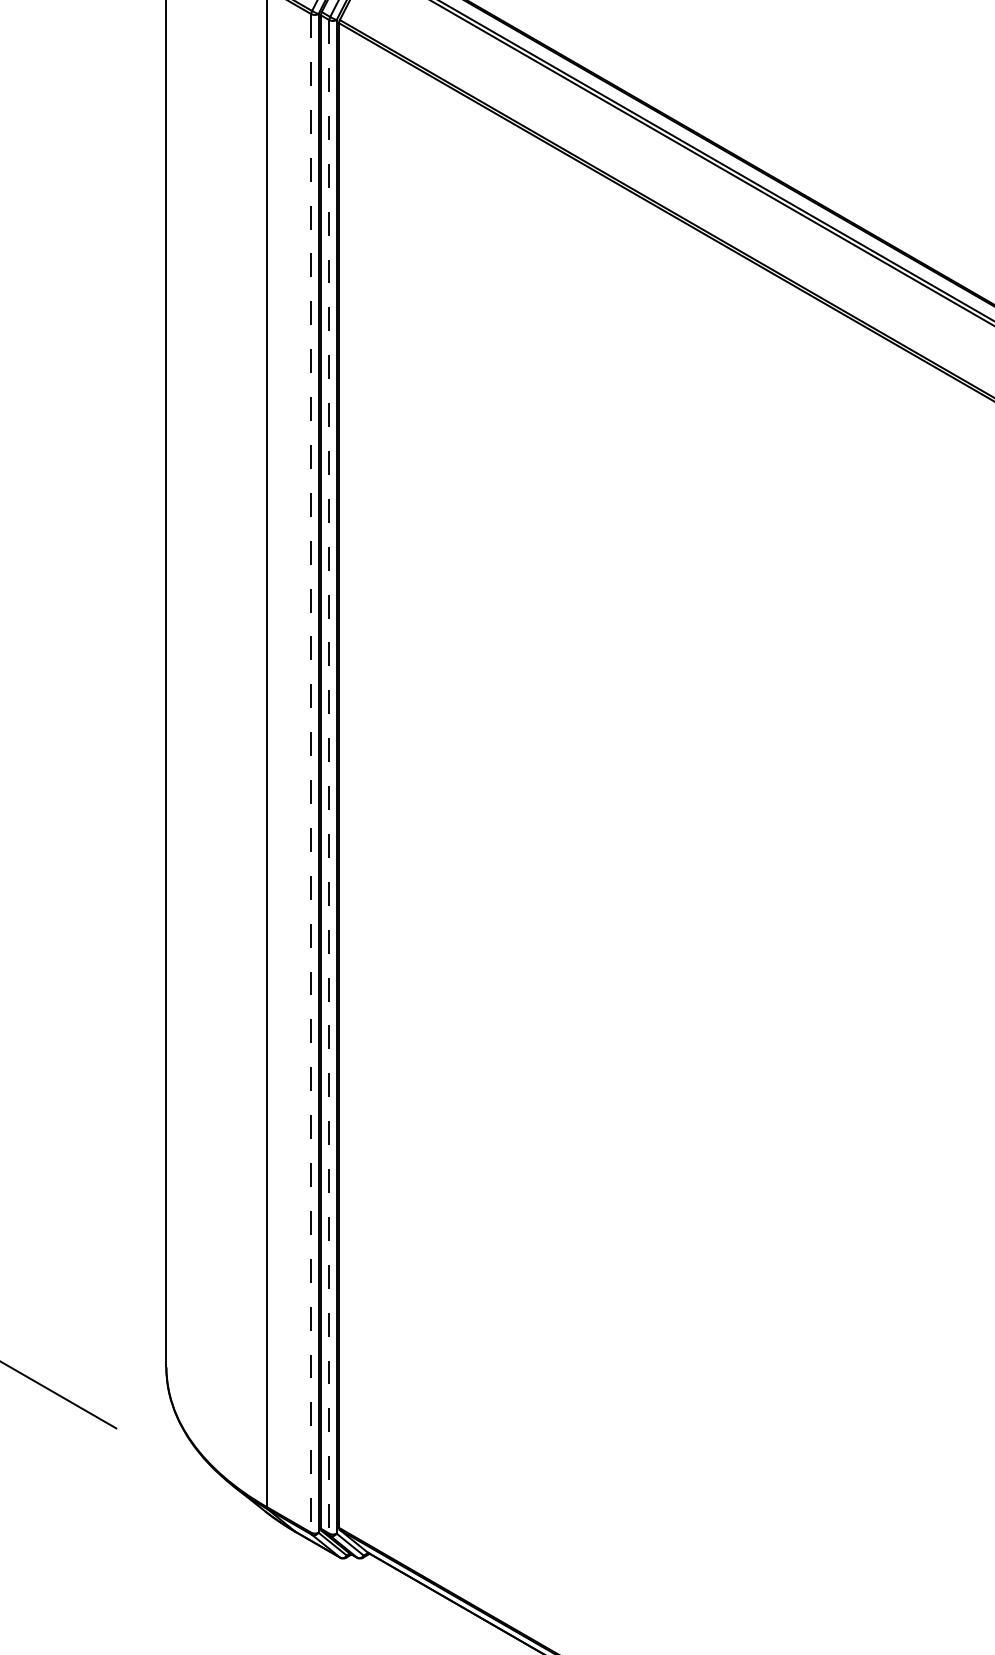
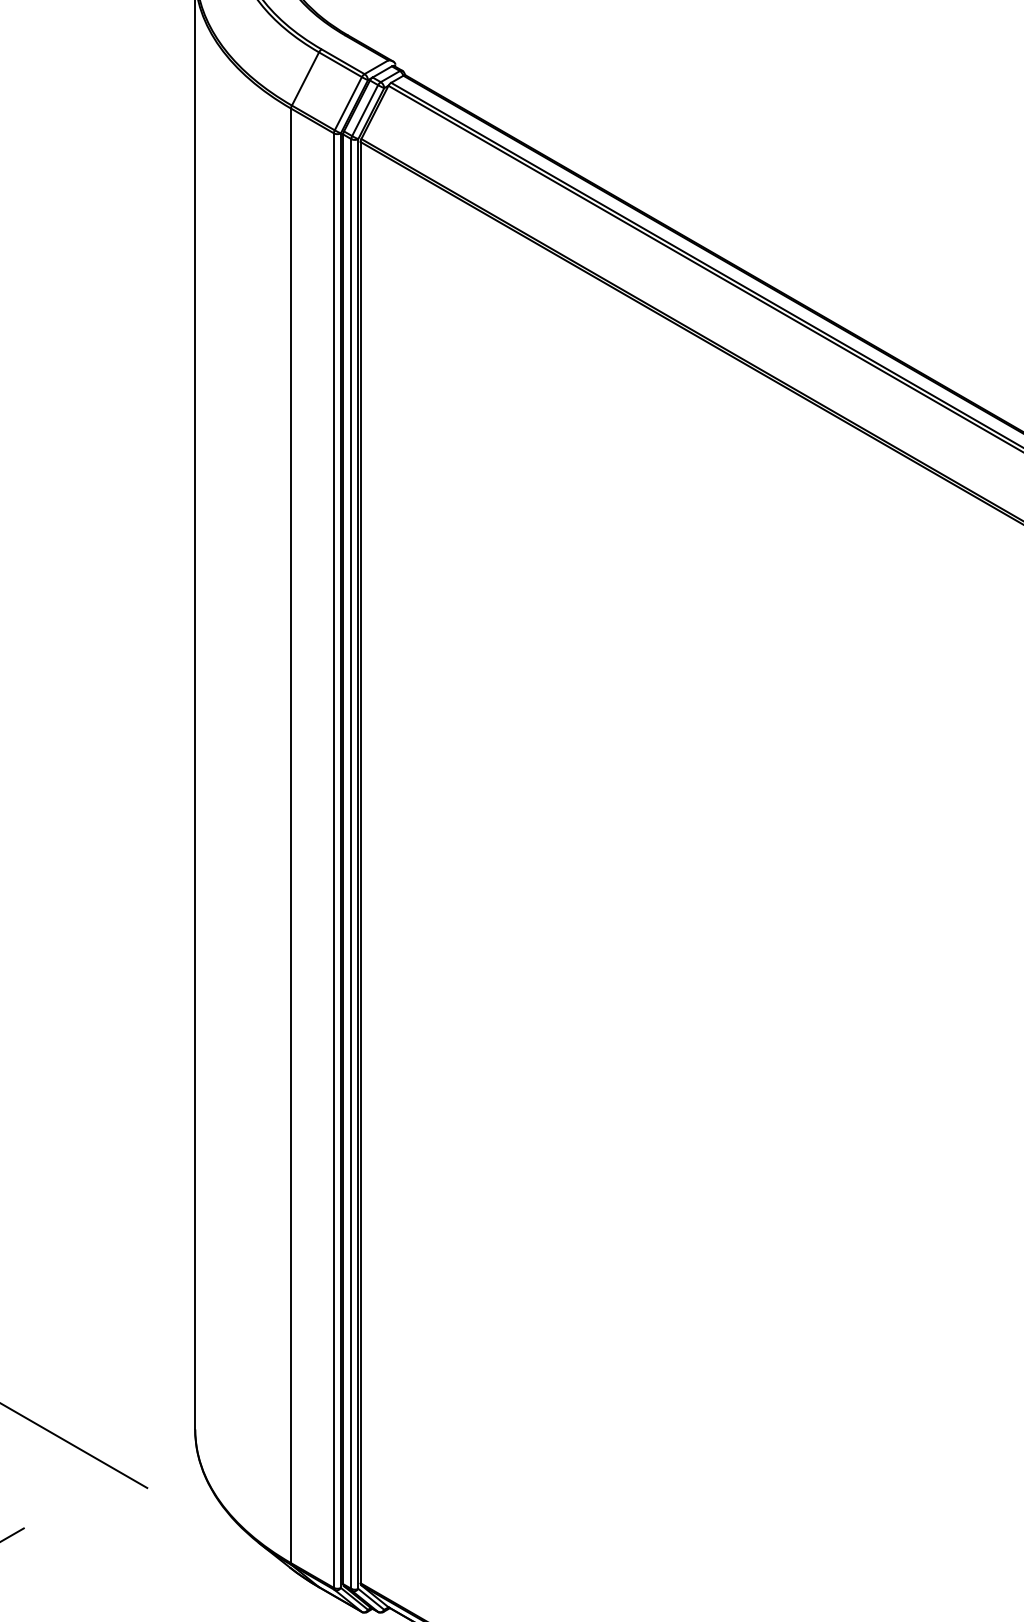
line: (310, 774) -> (333, 861), dashed -> solid
line: (329, 776) -> (351, 863), dashed -> solid

